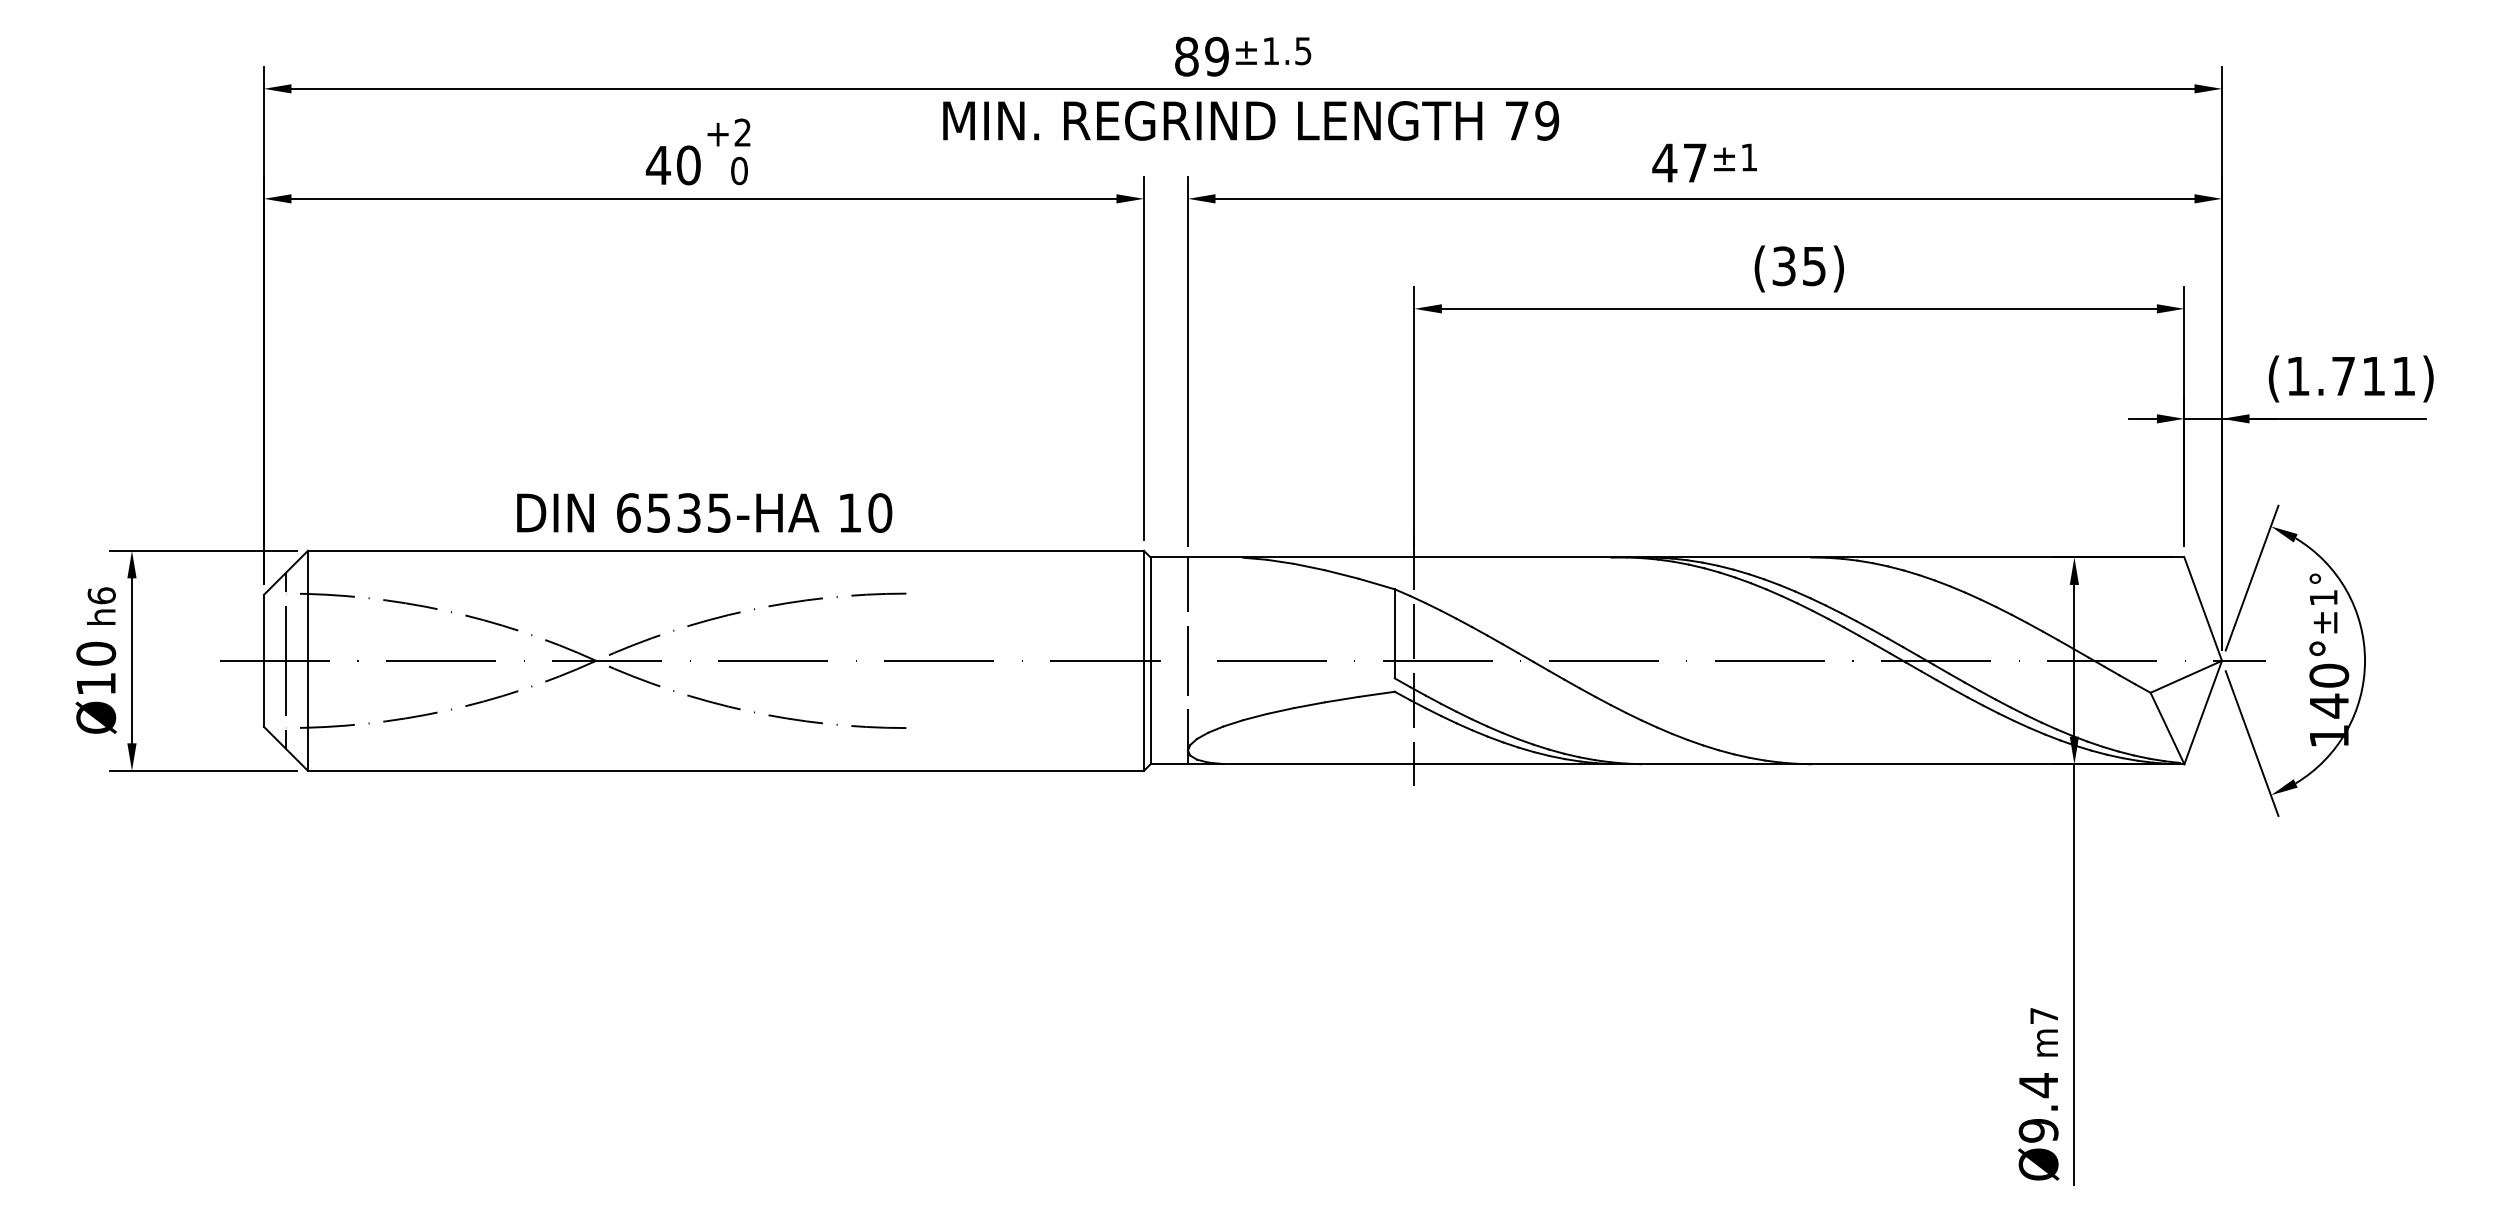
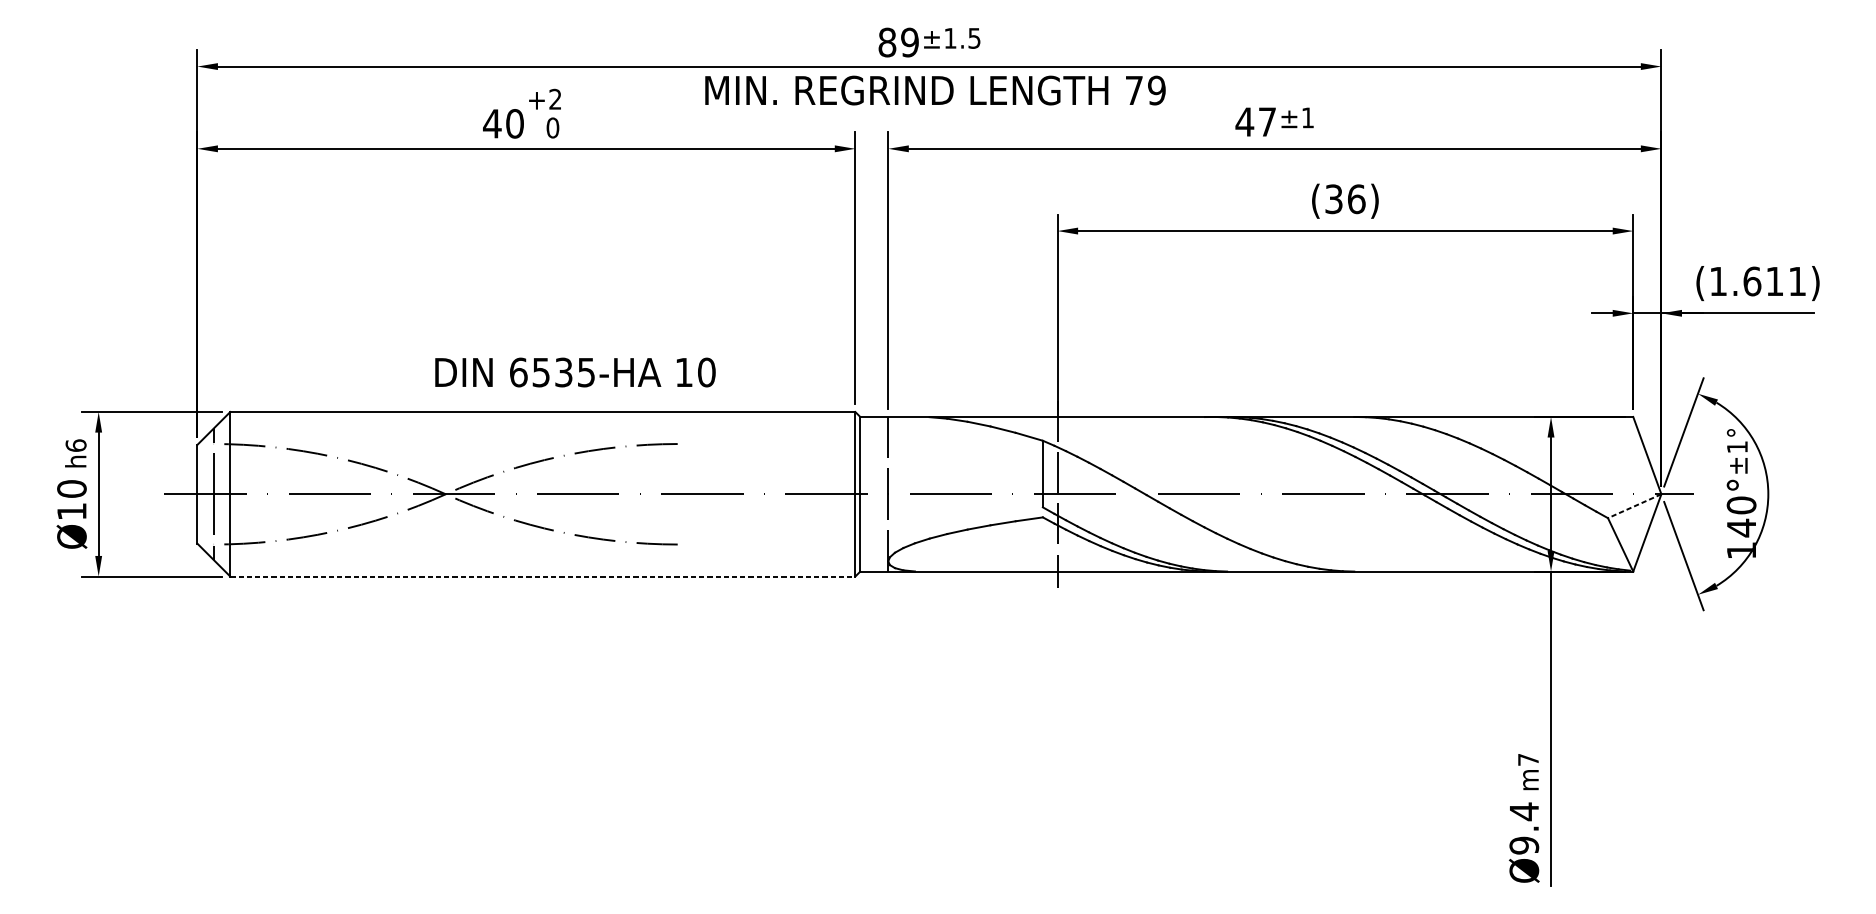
text: (1814, 266) -> (1356, 199), (35) -> (36)
text: (2343, 376) -> (1752, 281), (1.711) -> (1.611)
text: (704, 512) -> (575, 372), moved
line: (2185, 677) -> (1634, 506), solid -> dashed
line: (726, 770) -> (543, 576), solid -> dashed

